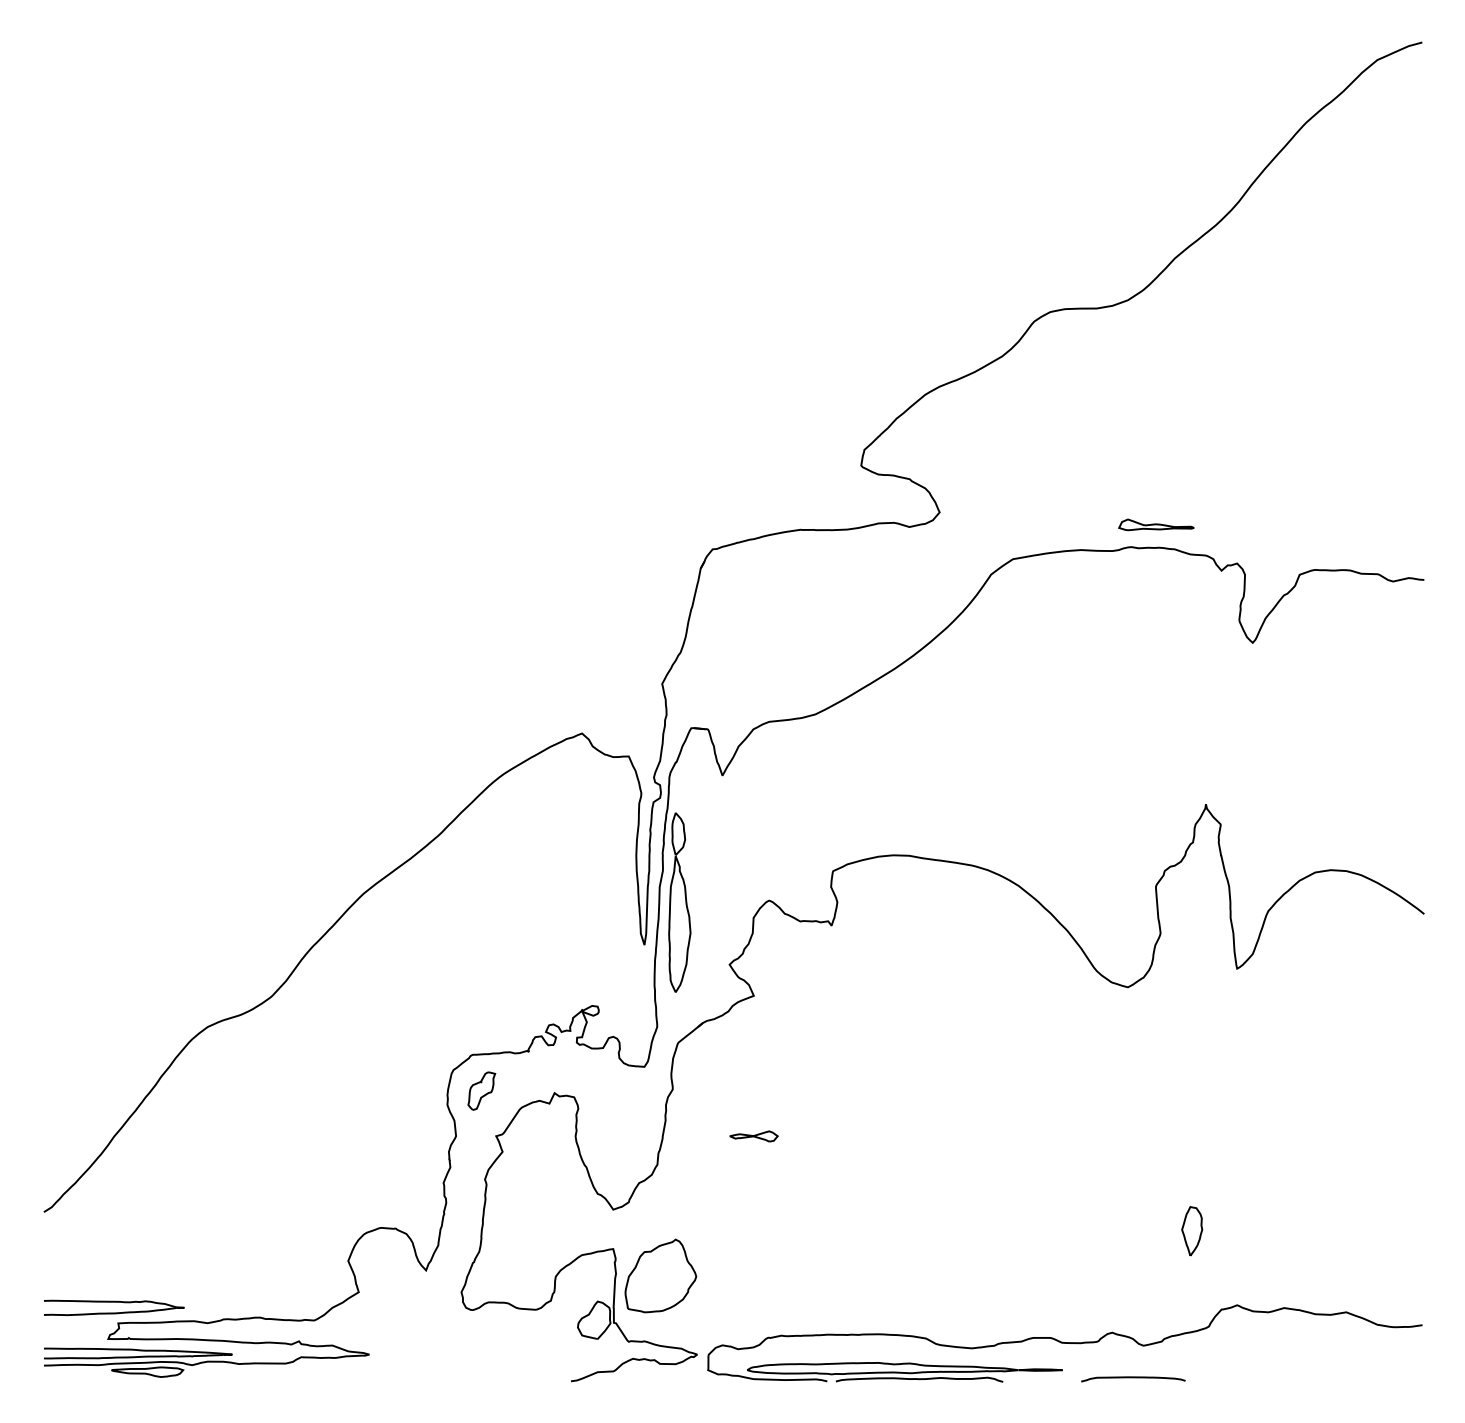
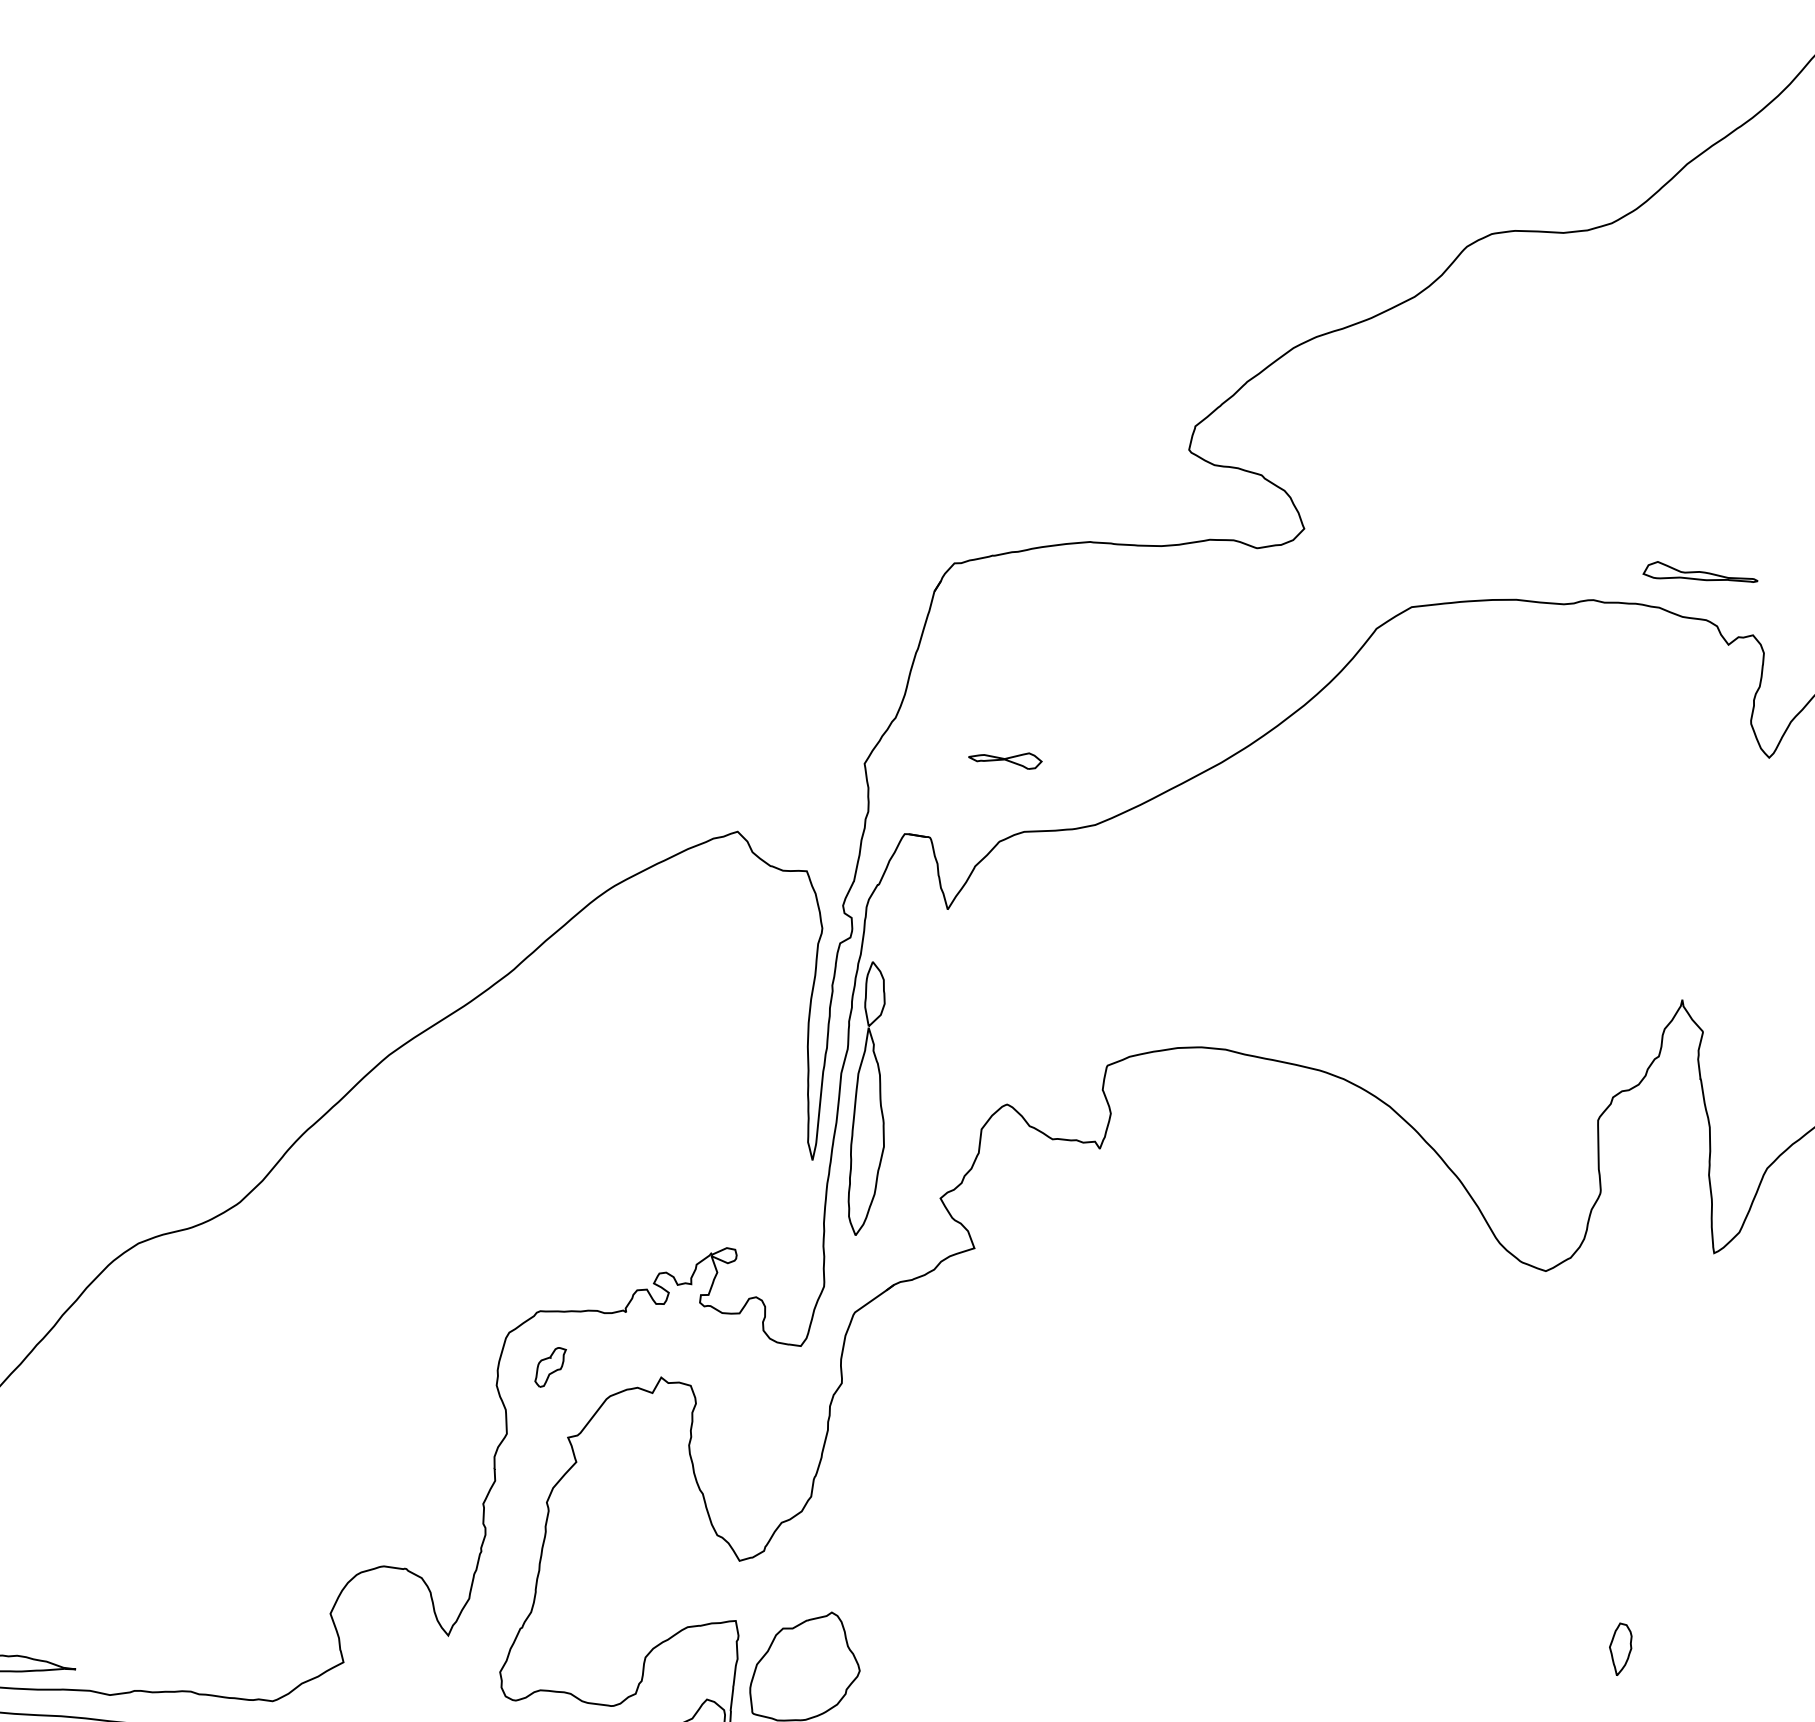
part: (1156, 524) -> (1700, 572), moved
part: (481, 1090) -> (550, 1366), size x0.7
part: (753, 1136) -> (1004, 759), moved
part: (1192, 1231) -> (1620, 1649), size x0.7

